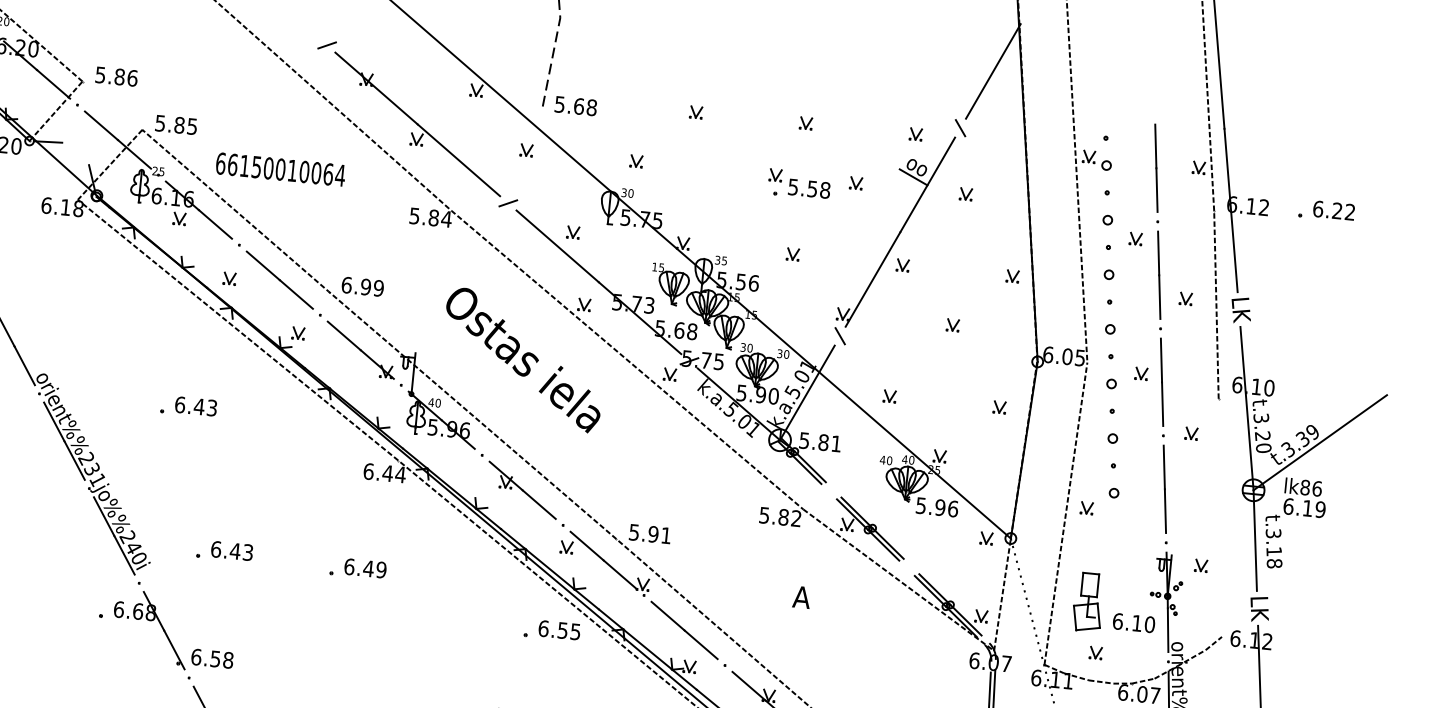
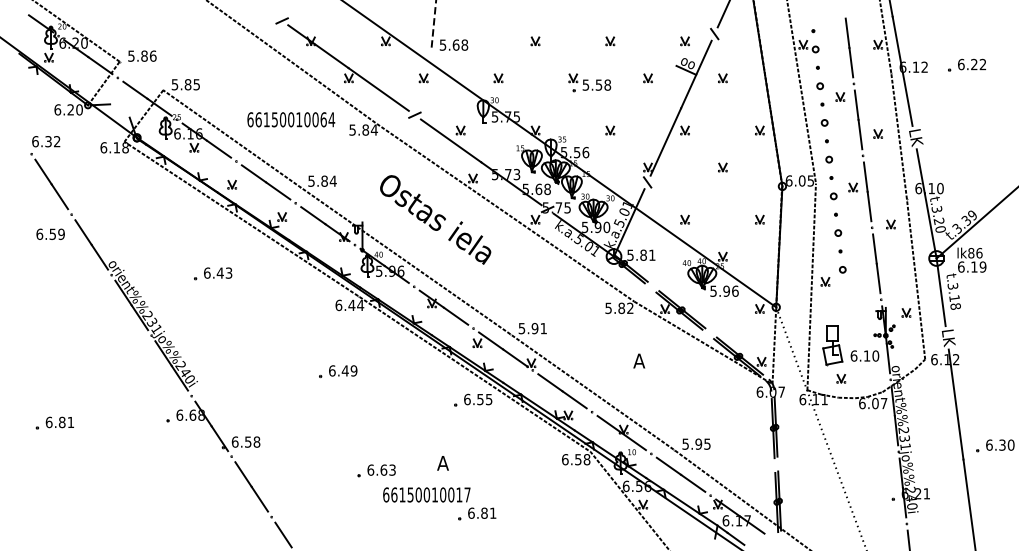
text: (281, 169) -> (291, 119), moved
part: (798, 183) -> (589, 82), moved
text: (362, 285) -> (322, 180), 6.99 -> 5.84
line: (1219, 518) -> (915, 279), added
part: (225, 550) -> (247, 368), removed

